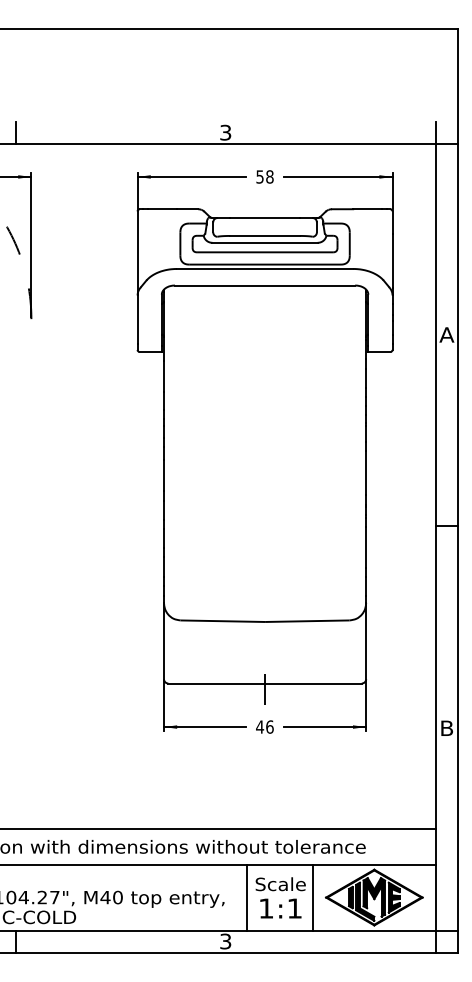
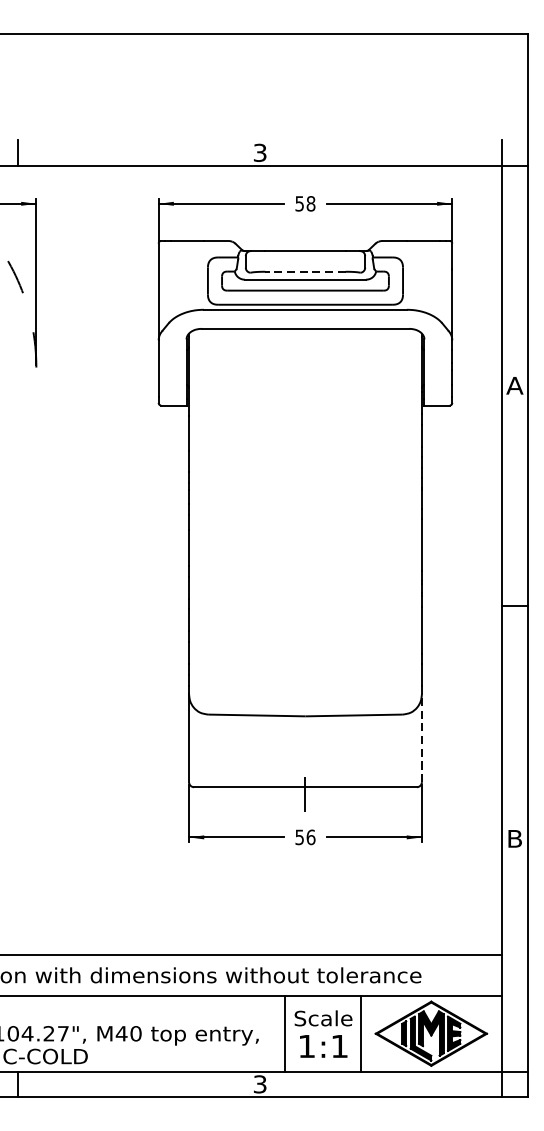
line: (265, 235) -> (305, 271), solid -> dashed
line: (366, 640) -> (422, 737), solid -> dashed
text: (260, 726) -> (300, 836), 46 -> 56

